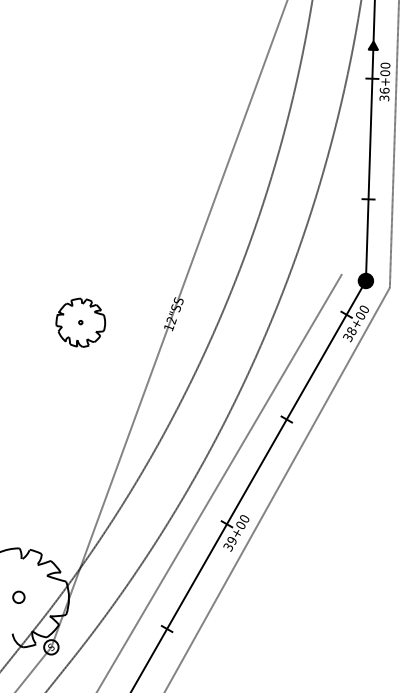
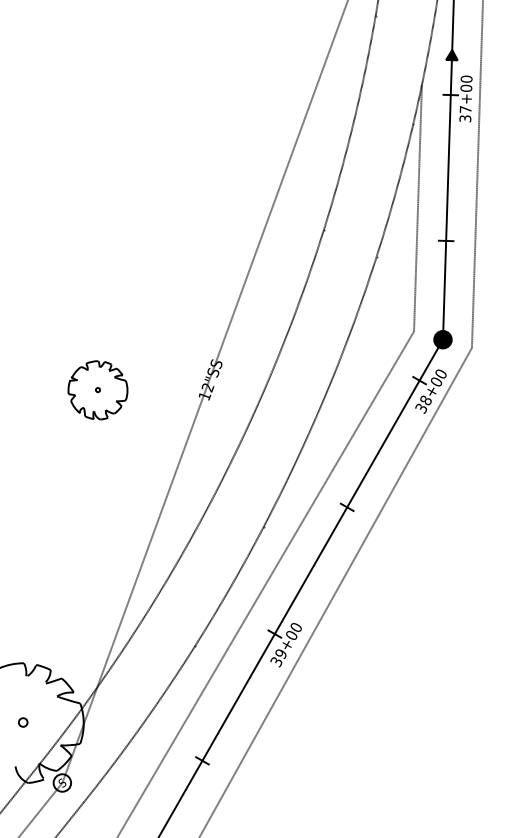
text: (384, 90) -> (465, 109), 36+00 -> 37+00
line: (344, 172) -> (417, 208), added
part: (19, 597) -> (23, 722), size x0.62

